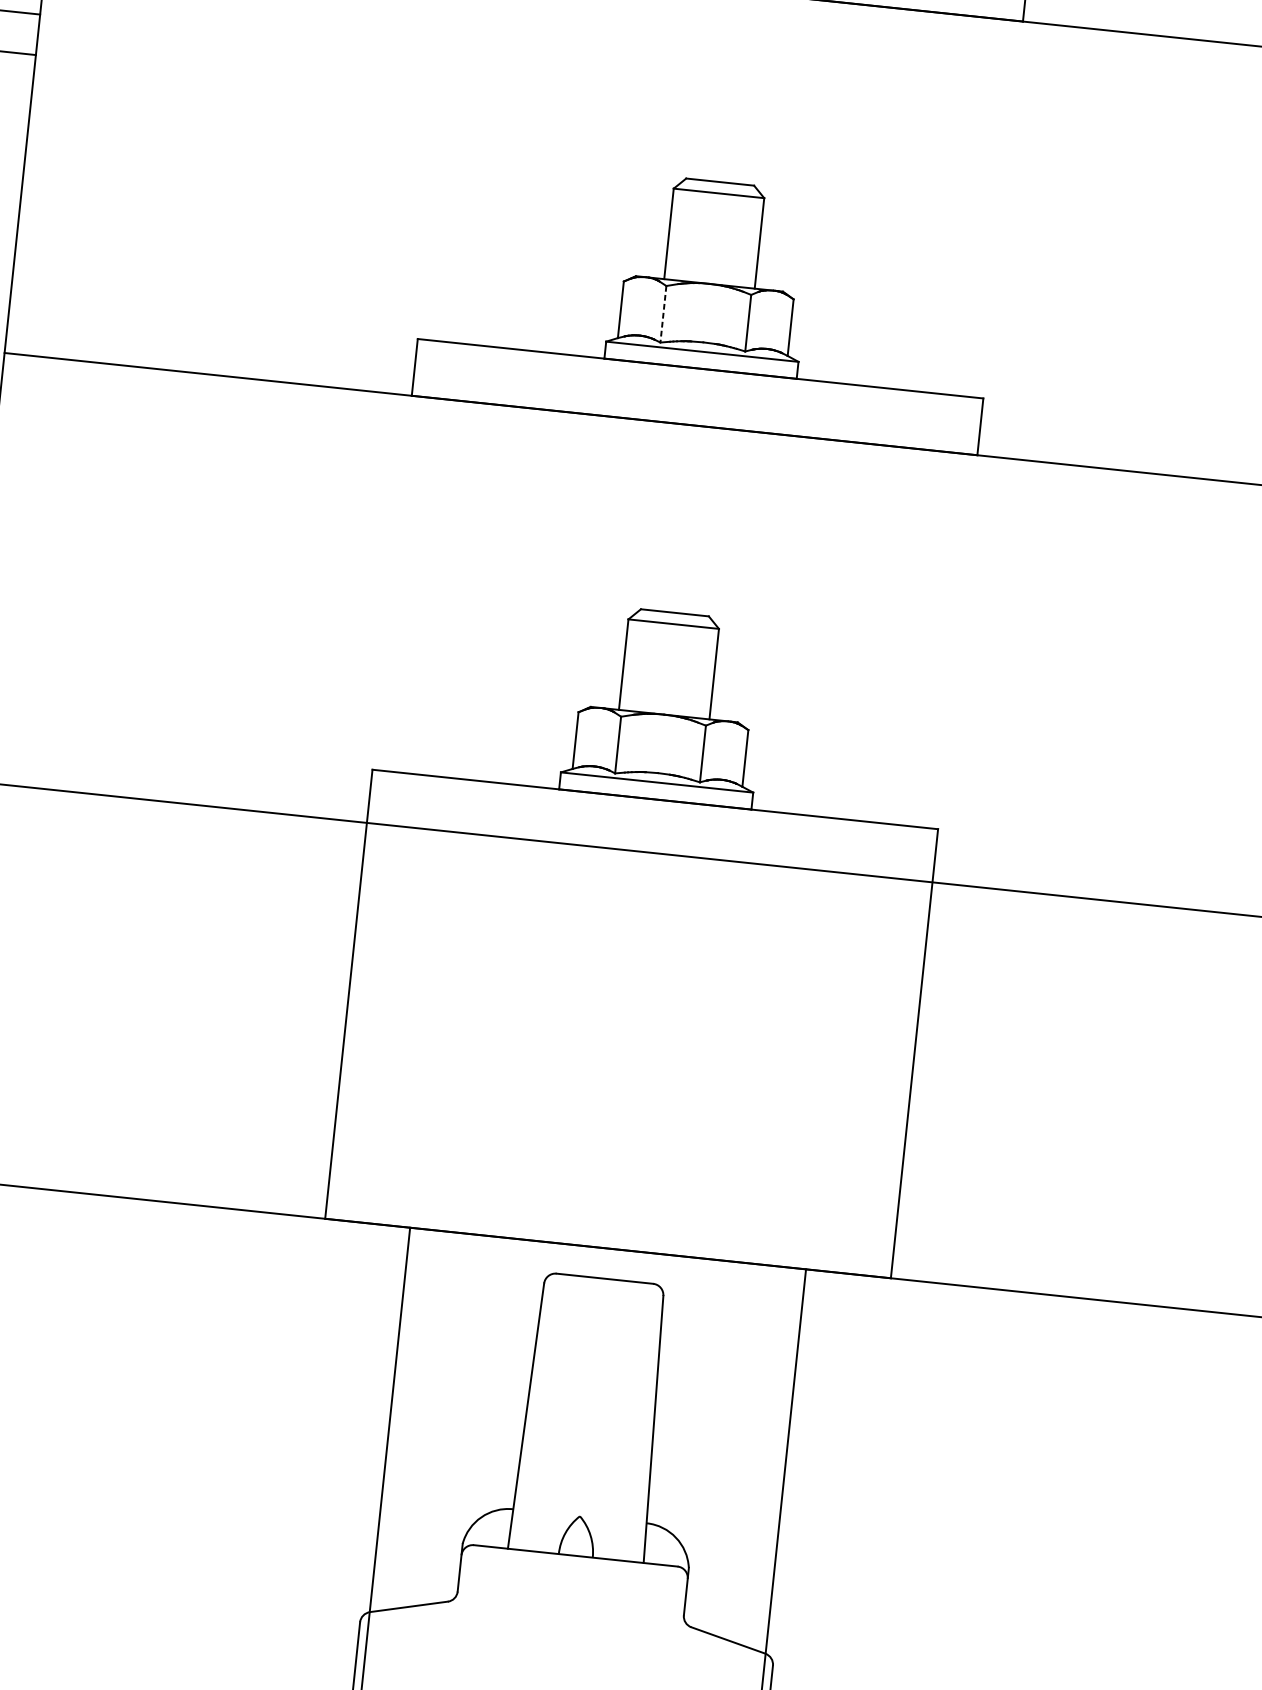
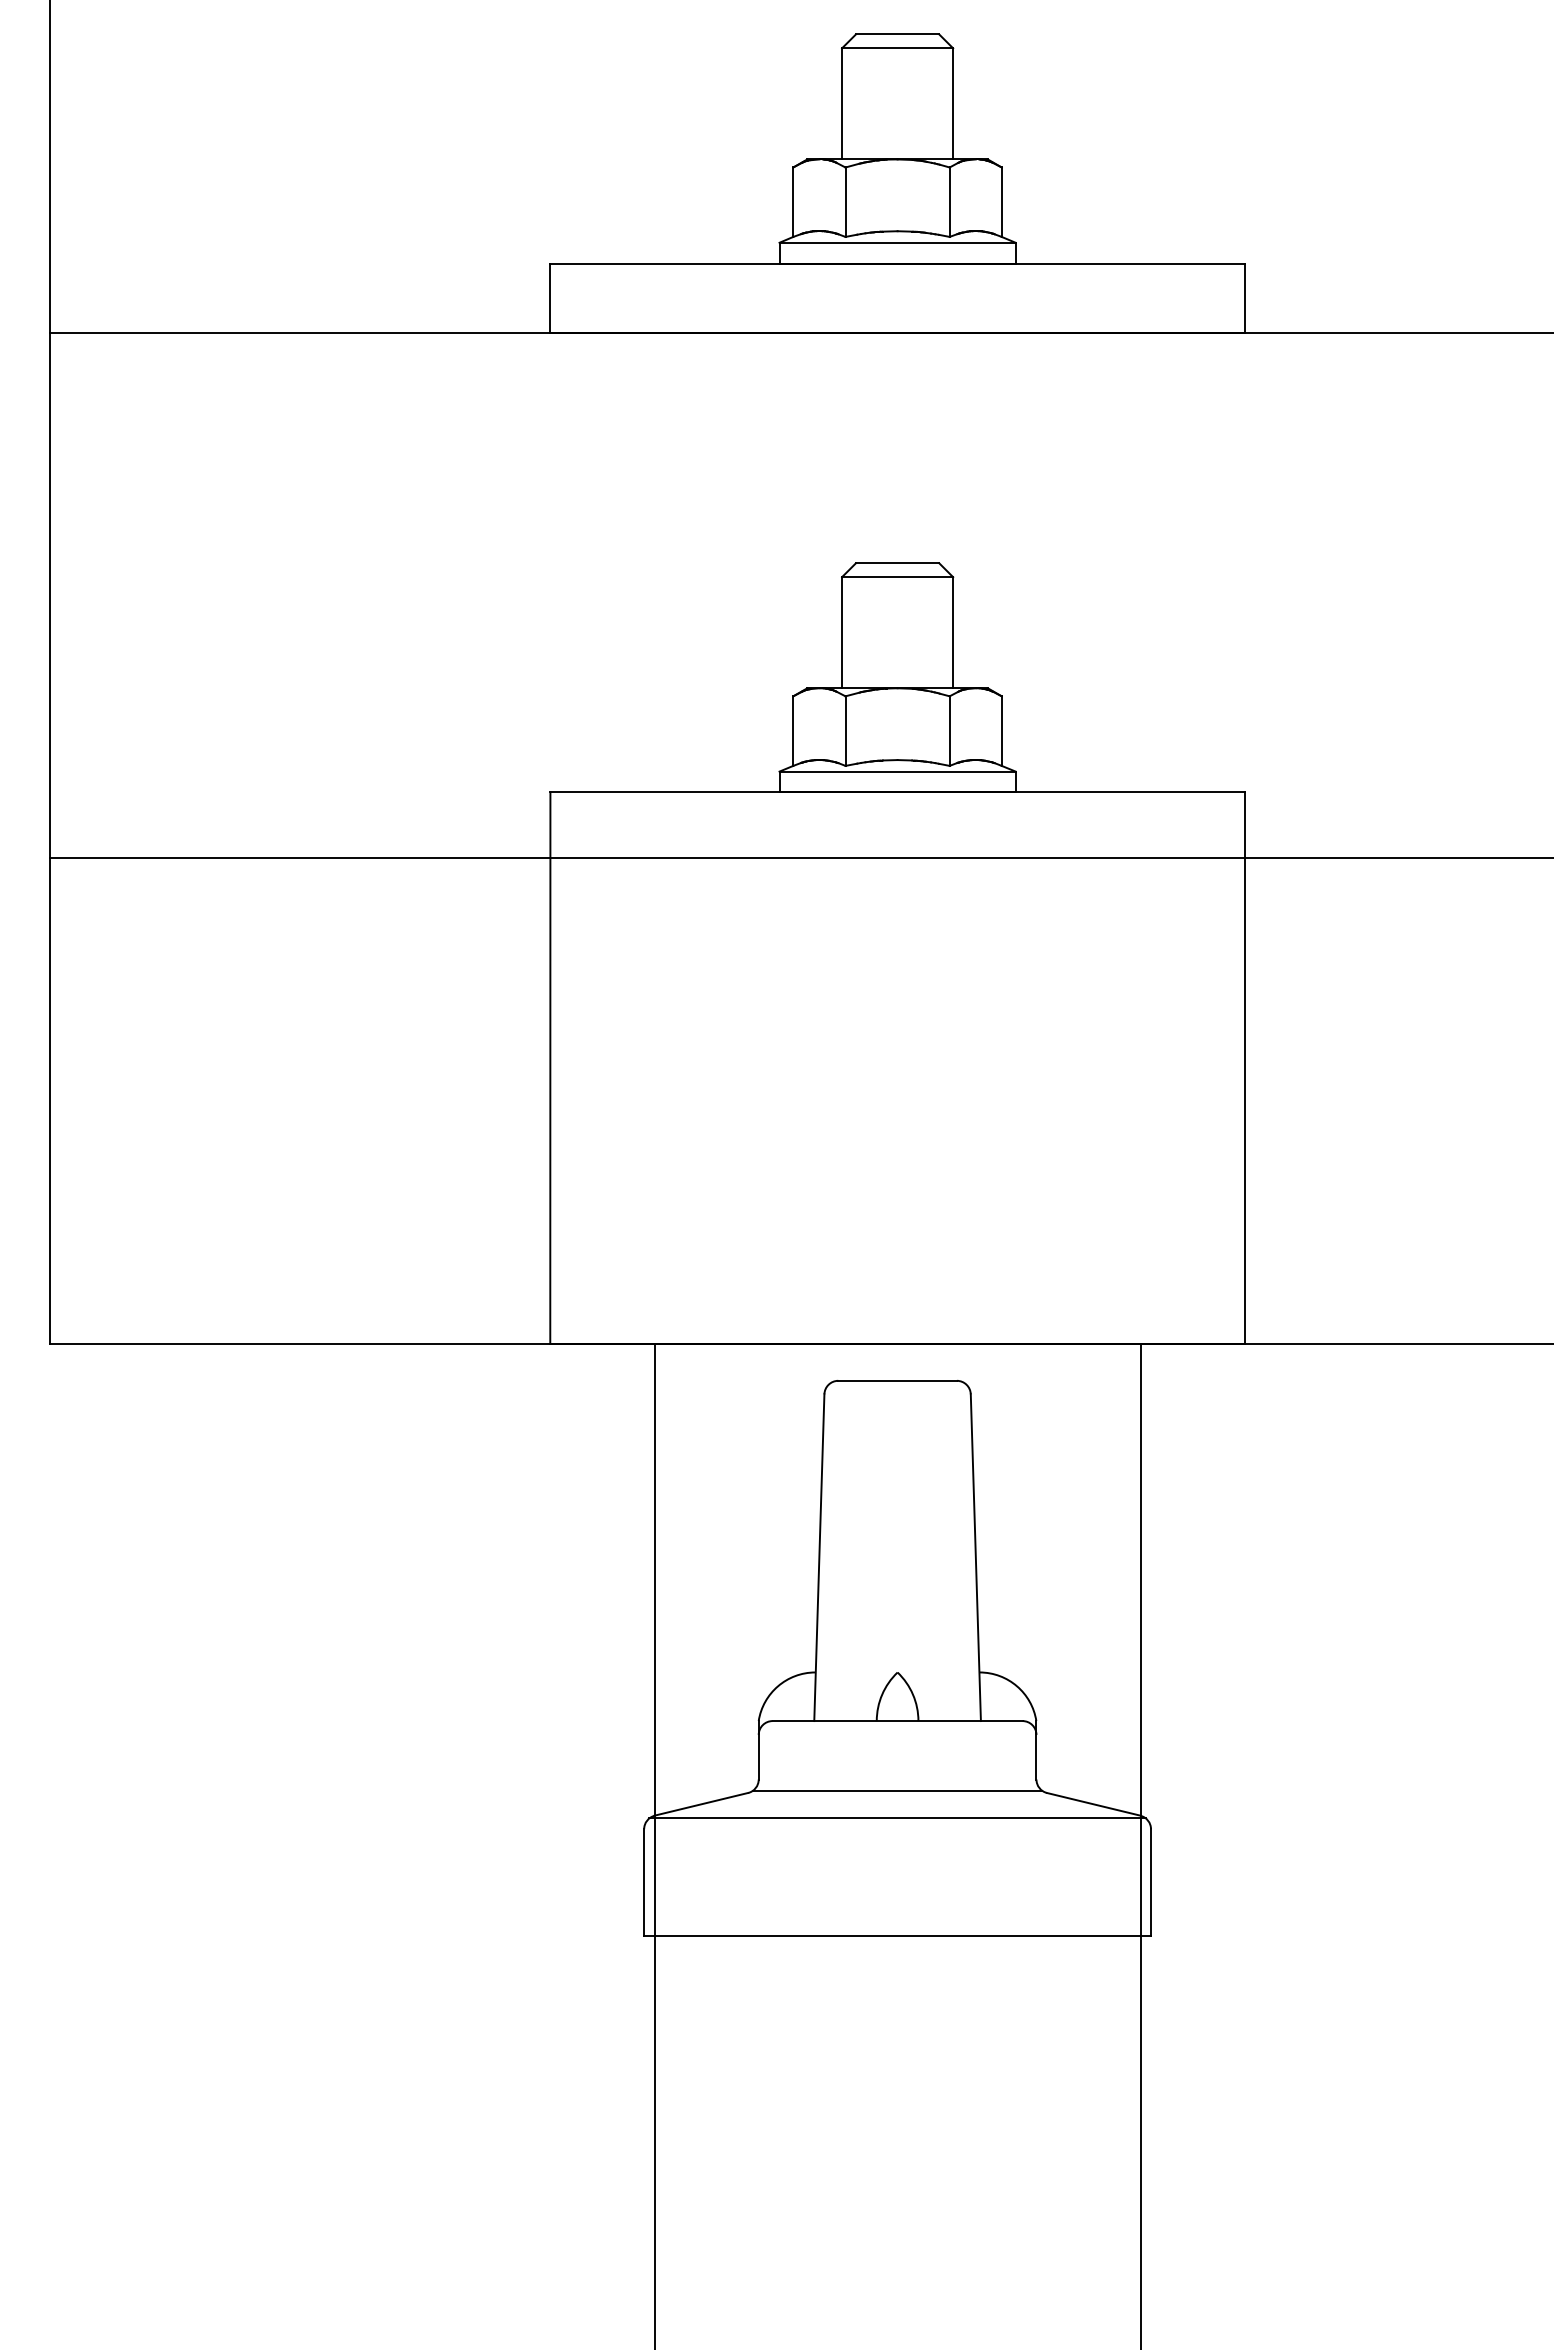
line: (663, 314) -> (845, 202), dashed -> solid
line: (569, 1612) -> (897, 1790), added
line: (567, 1635) -> (897, 1818), added

